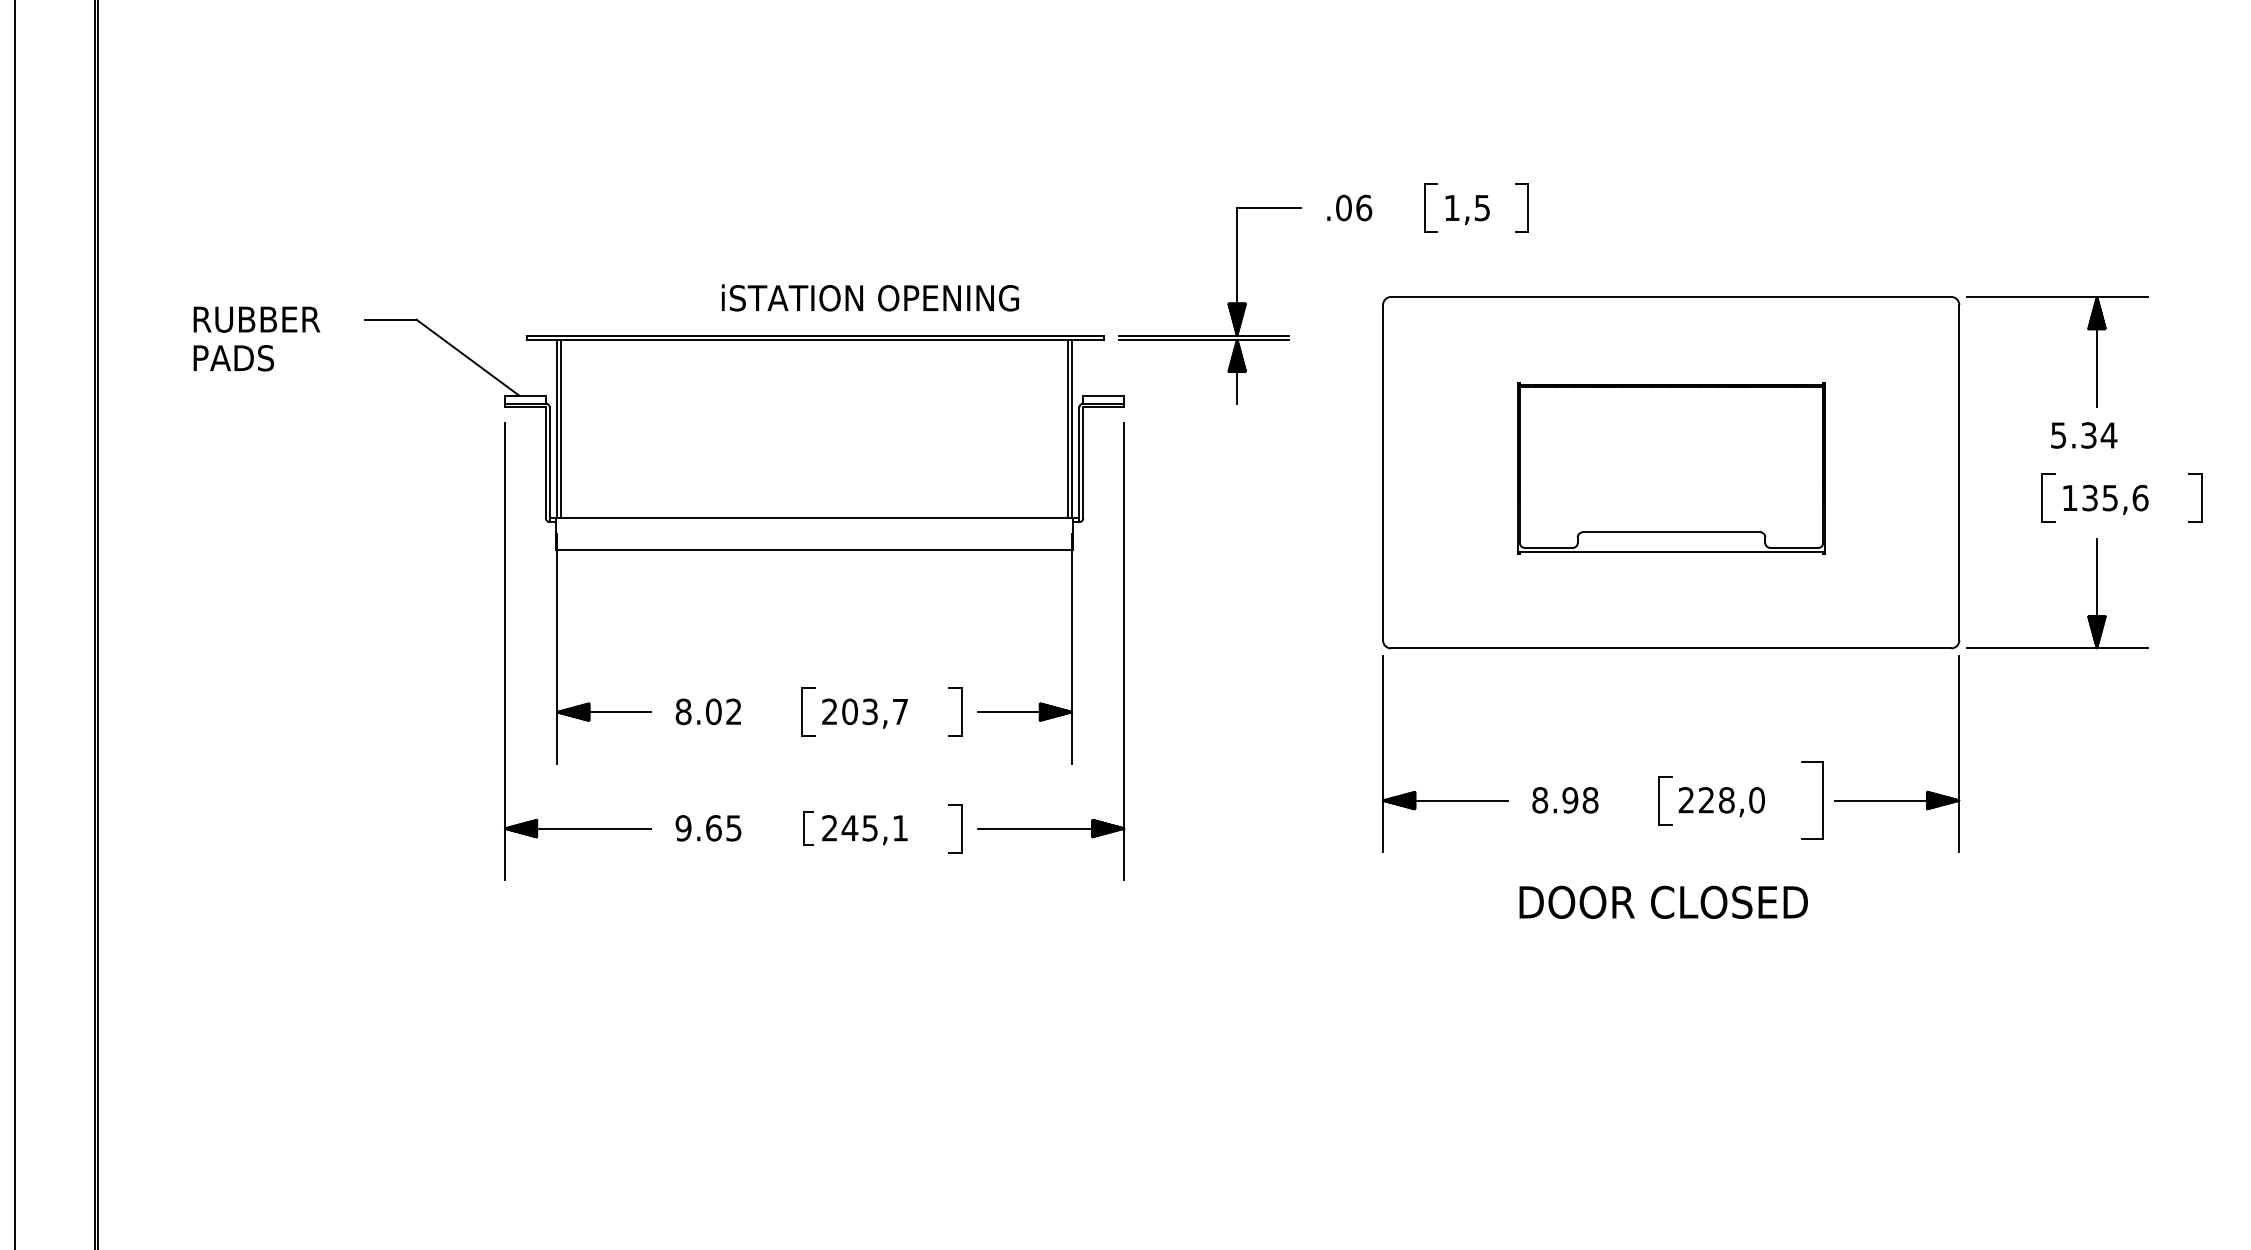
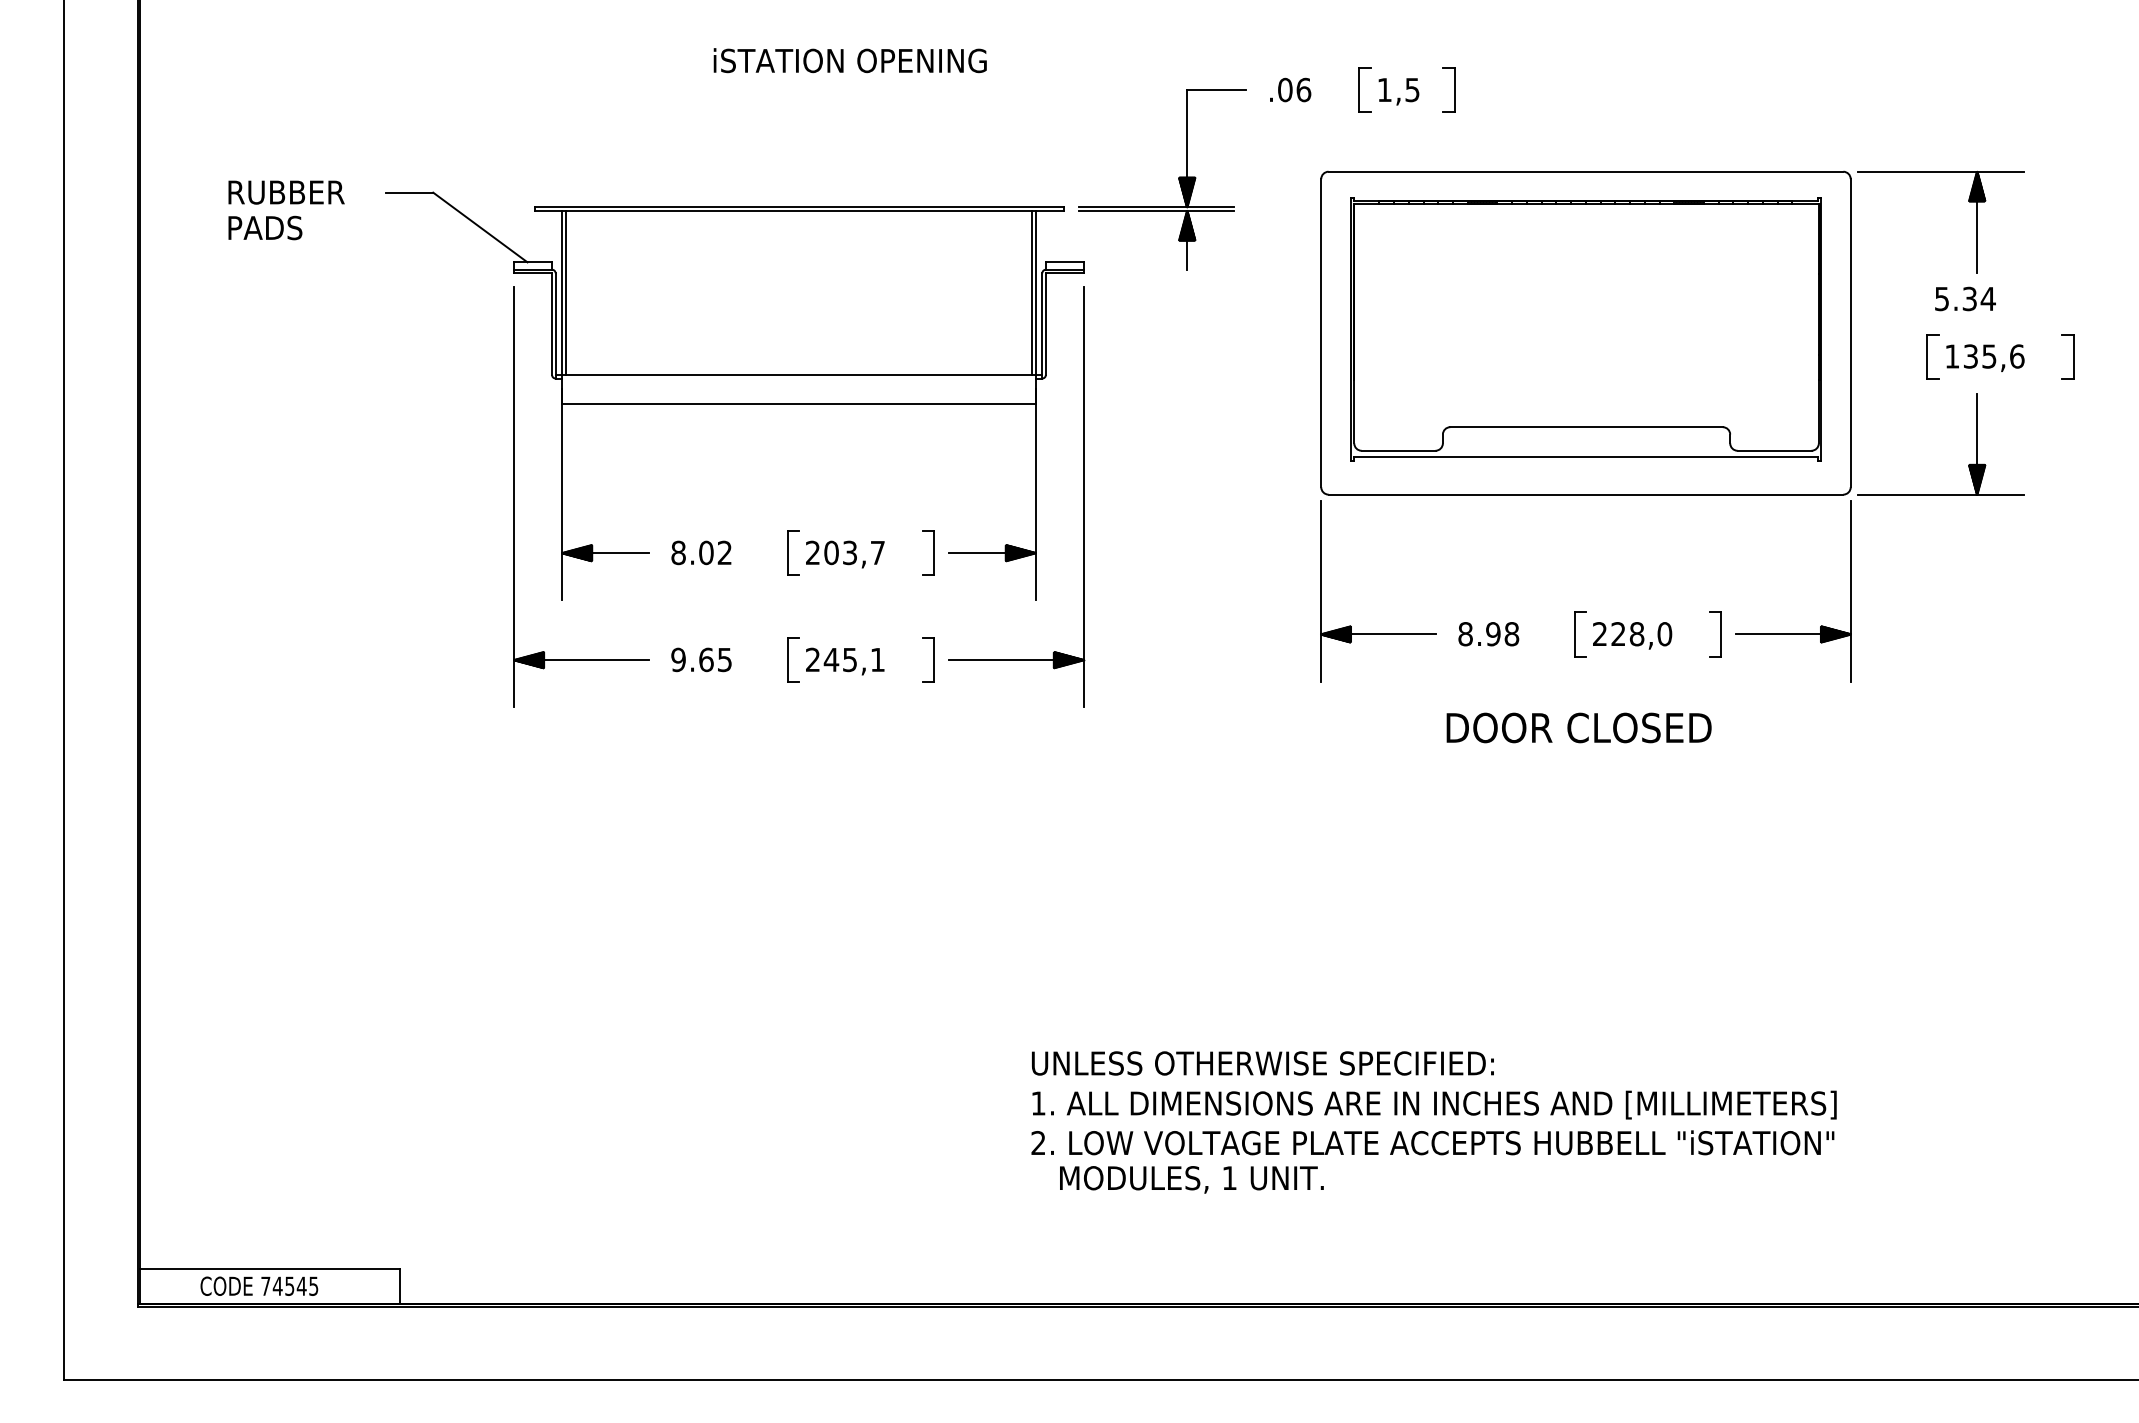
text: (869, 297) -> (849, 60), moved
part: (1670, 468) -> (1585, 329), size x1.67
part: (1812, 800) -> (1715, 634), size x0.62
part: (808, 827) -> (793, 659), size x1.43

